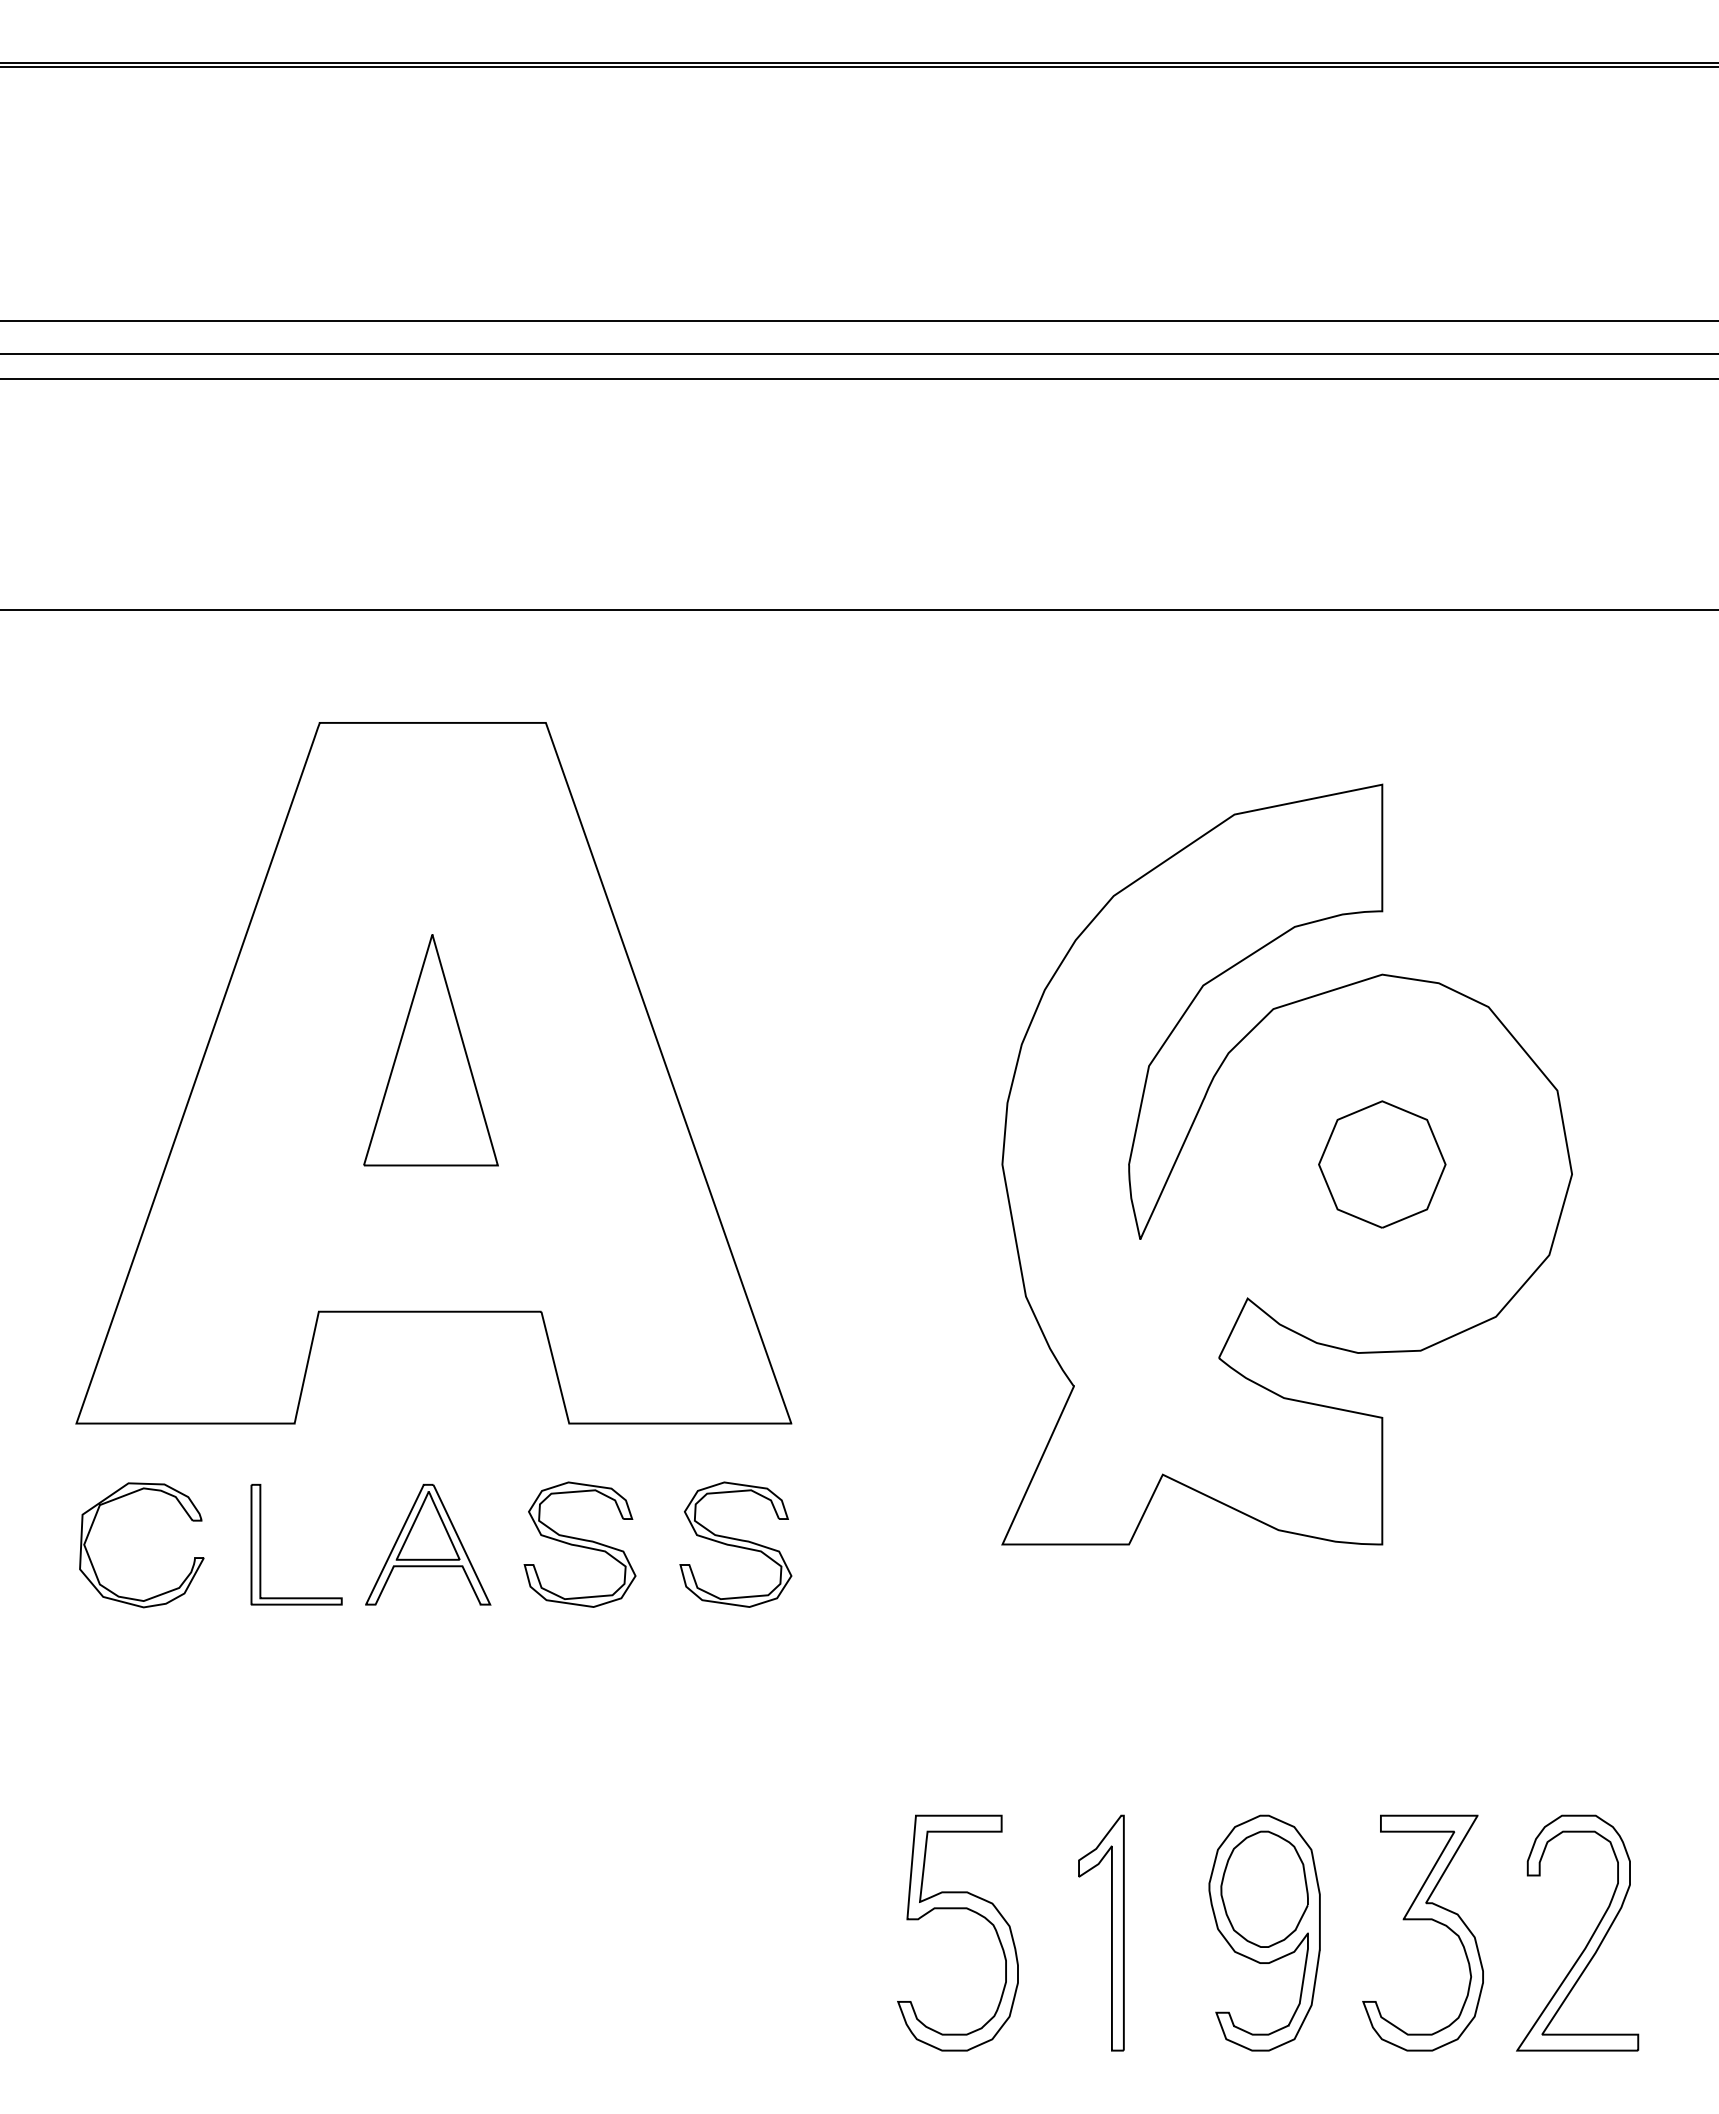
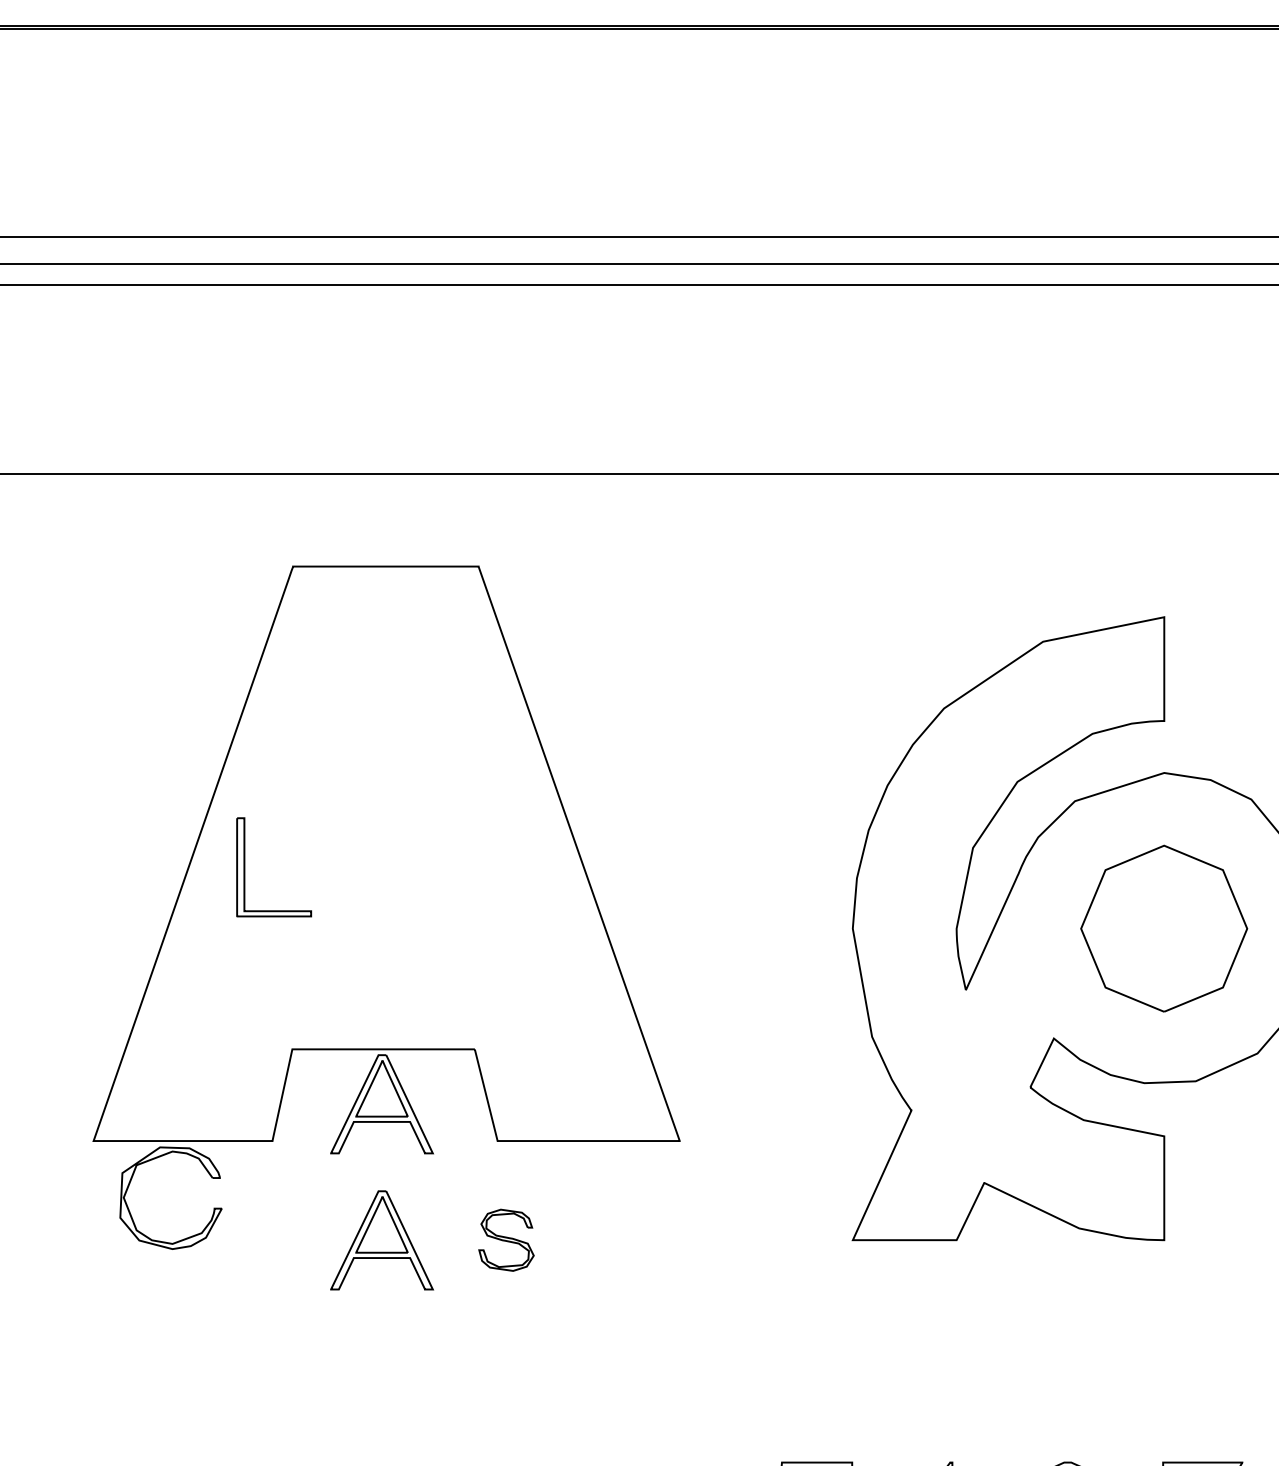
part: (430, 1050) -> (383, 835), removed
part: (1382, 1164) -> (1164, 928), size x1.6
part: (428, 1378) -> (382, 1104), added
part: (123, 1497) -> (155, 1159), moved
part: (261, 1544) -> (245, 867), moved
part: (579, 1544) -> (506, 1240), size x0.6
part: (735, 1544) -> (633, 1240), removed

